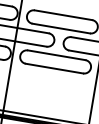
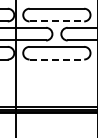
line: (61, 28) -> (57, 21), solid -> dashed
line: (55, 68) -> (57, 59), solid -> dashed

